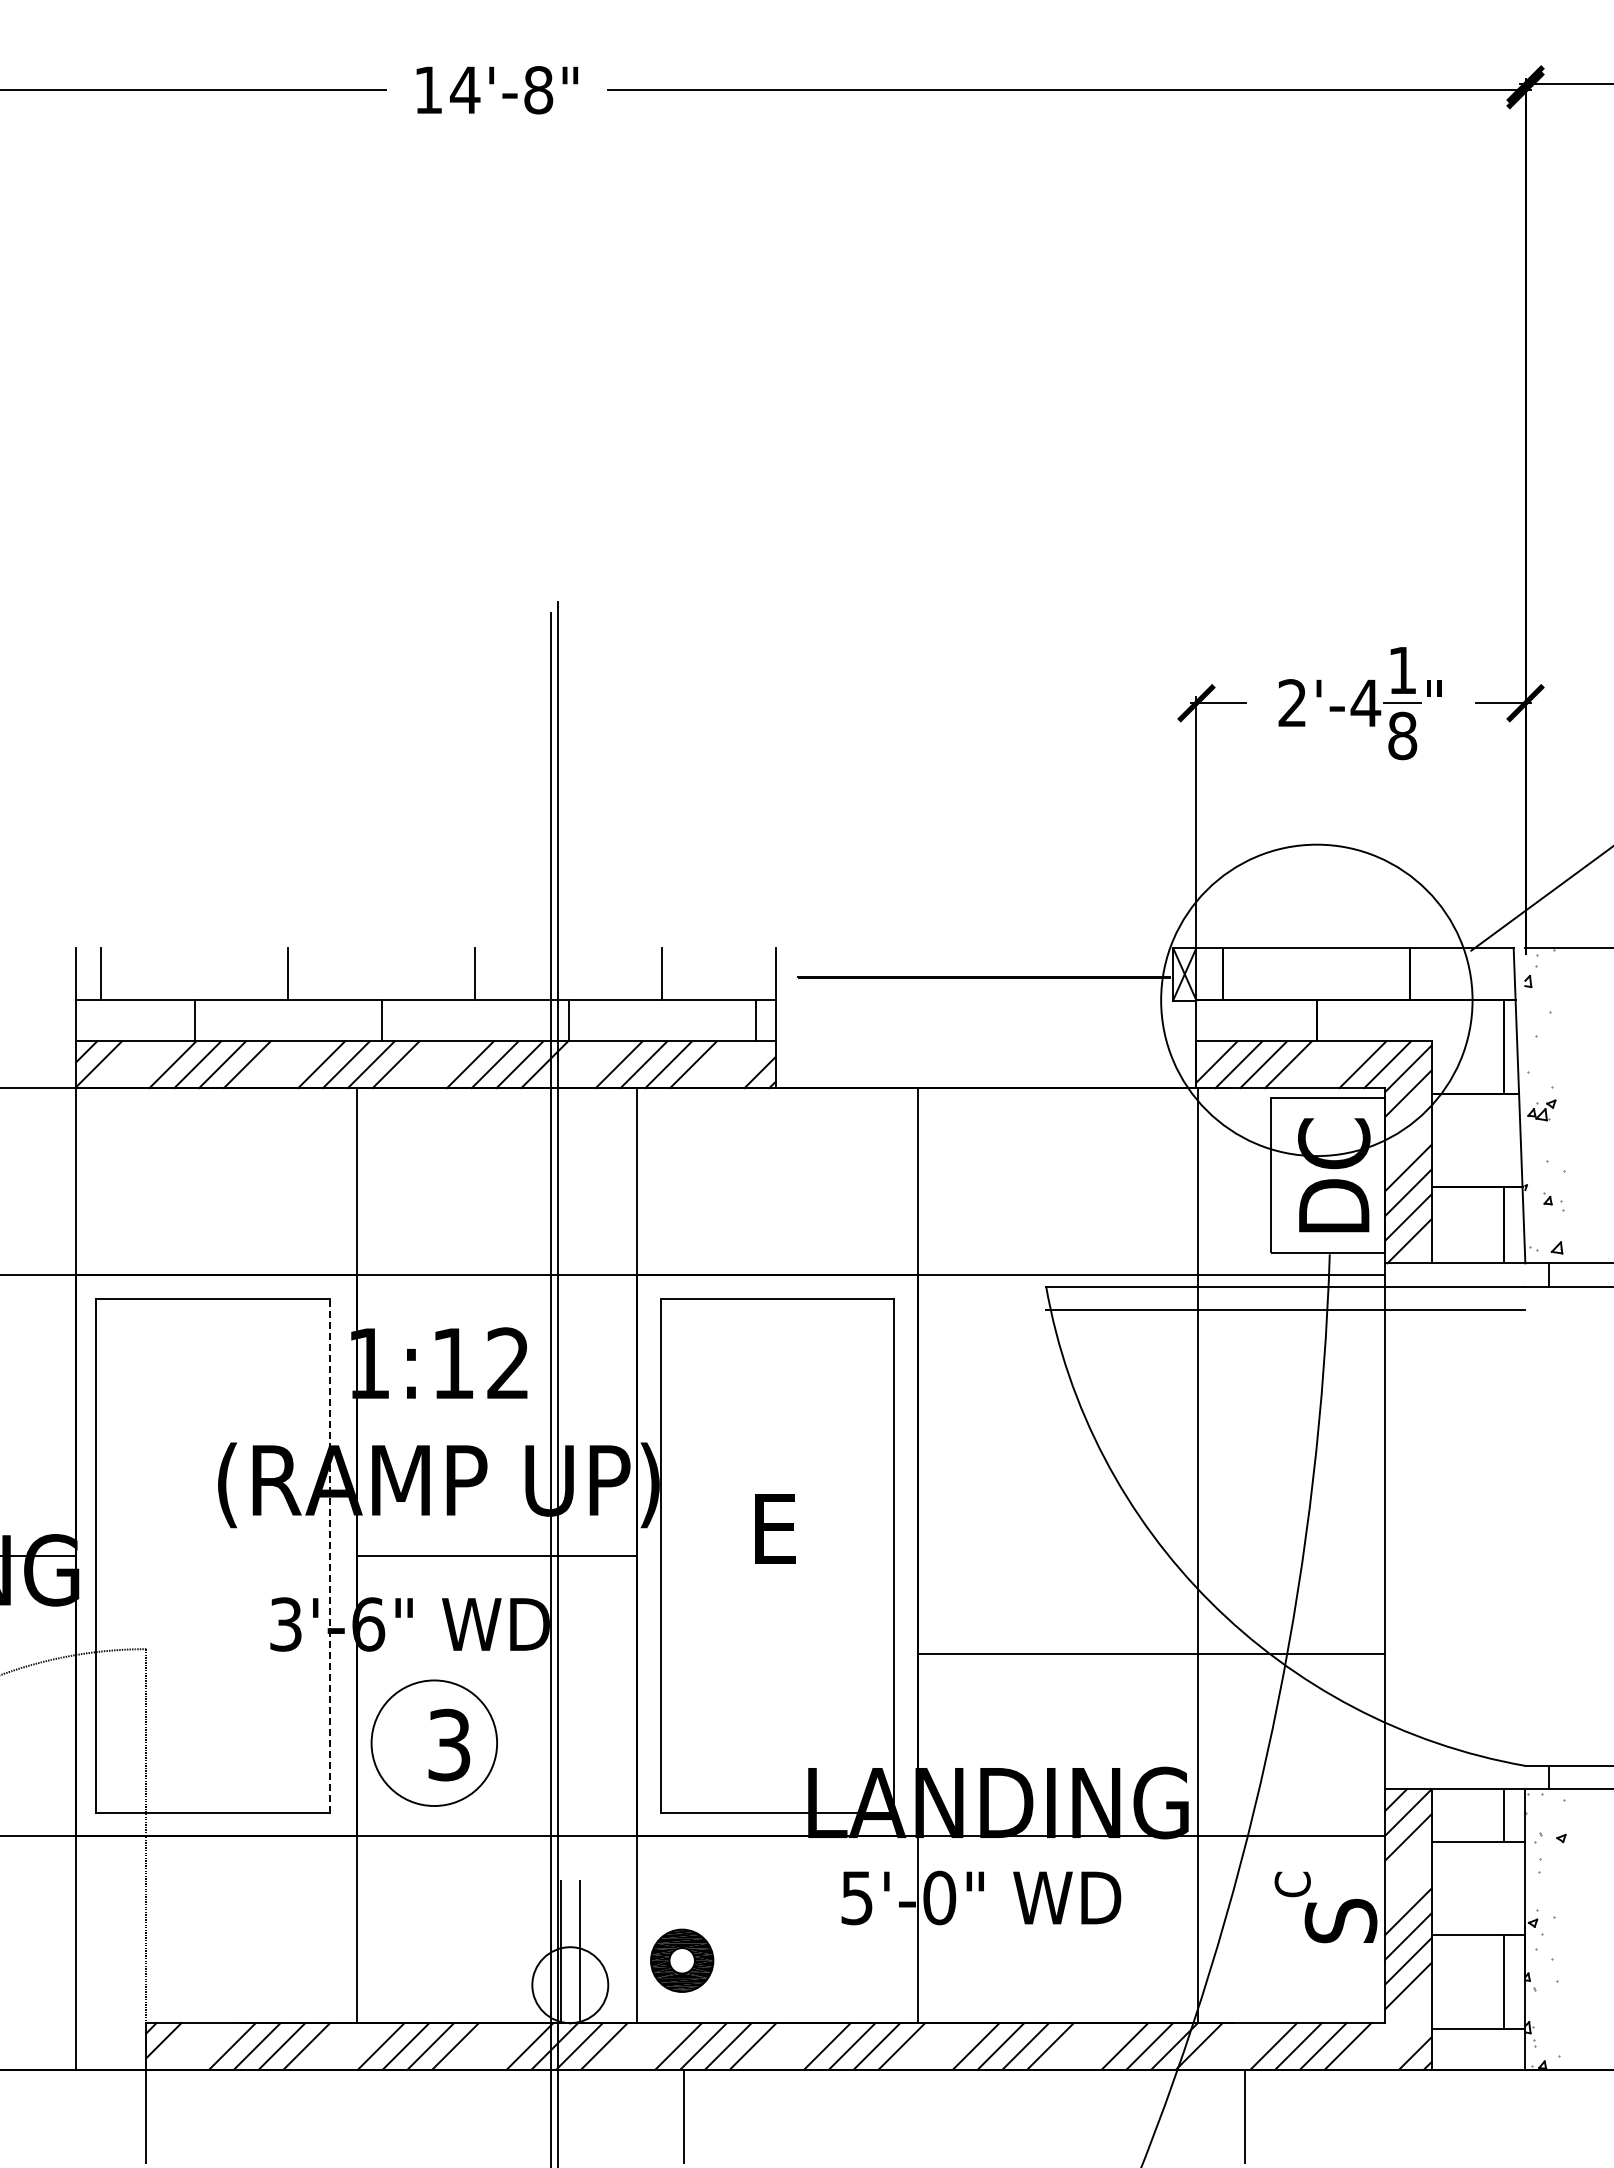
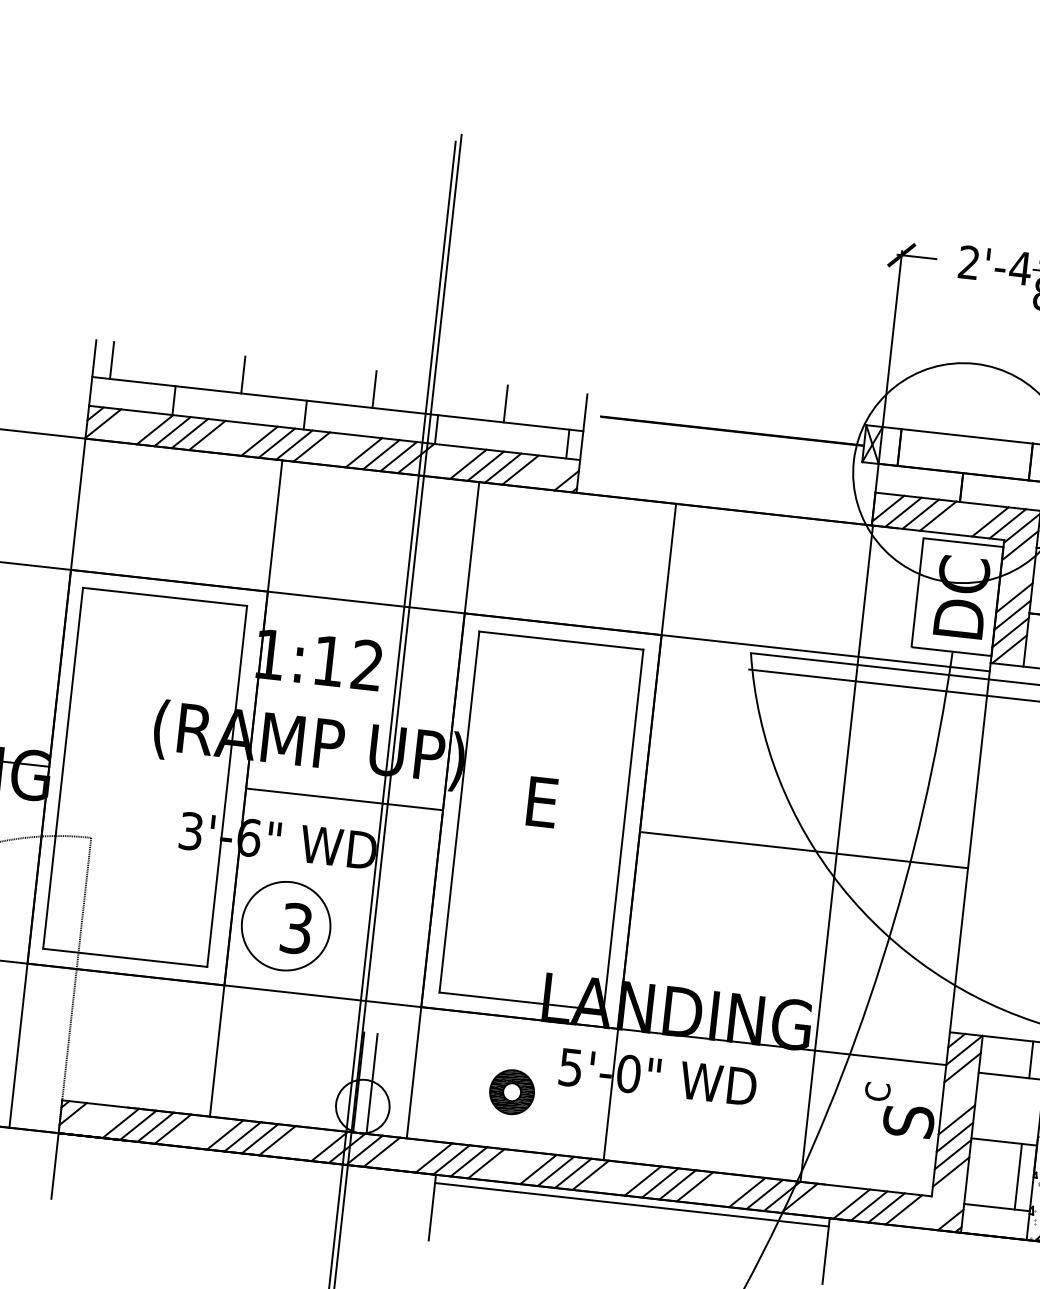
line: (329, 1555) -> (227, 786), dashed -> solid
line: (1151, 1653) -> (804, 849), moved
part: (682, 1960) -> (512, 1092), moved
line: (963, 2081) -> (631, 1204), added

